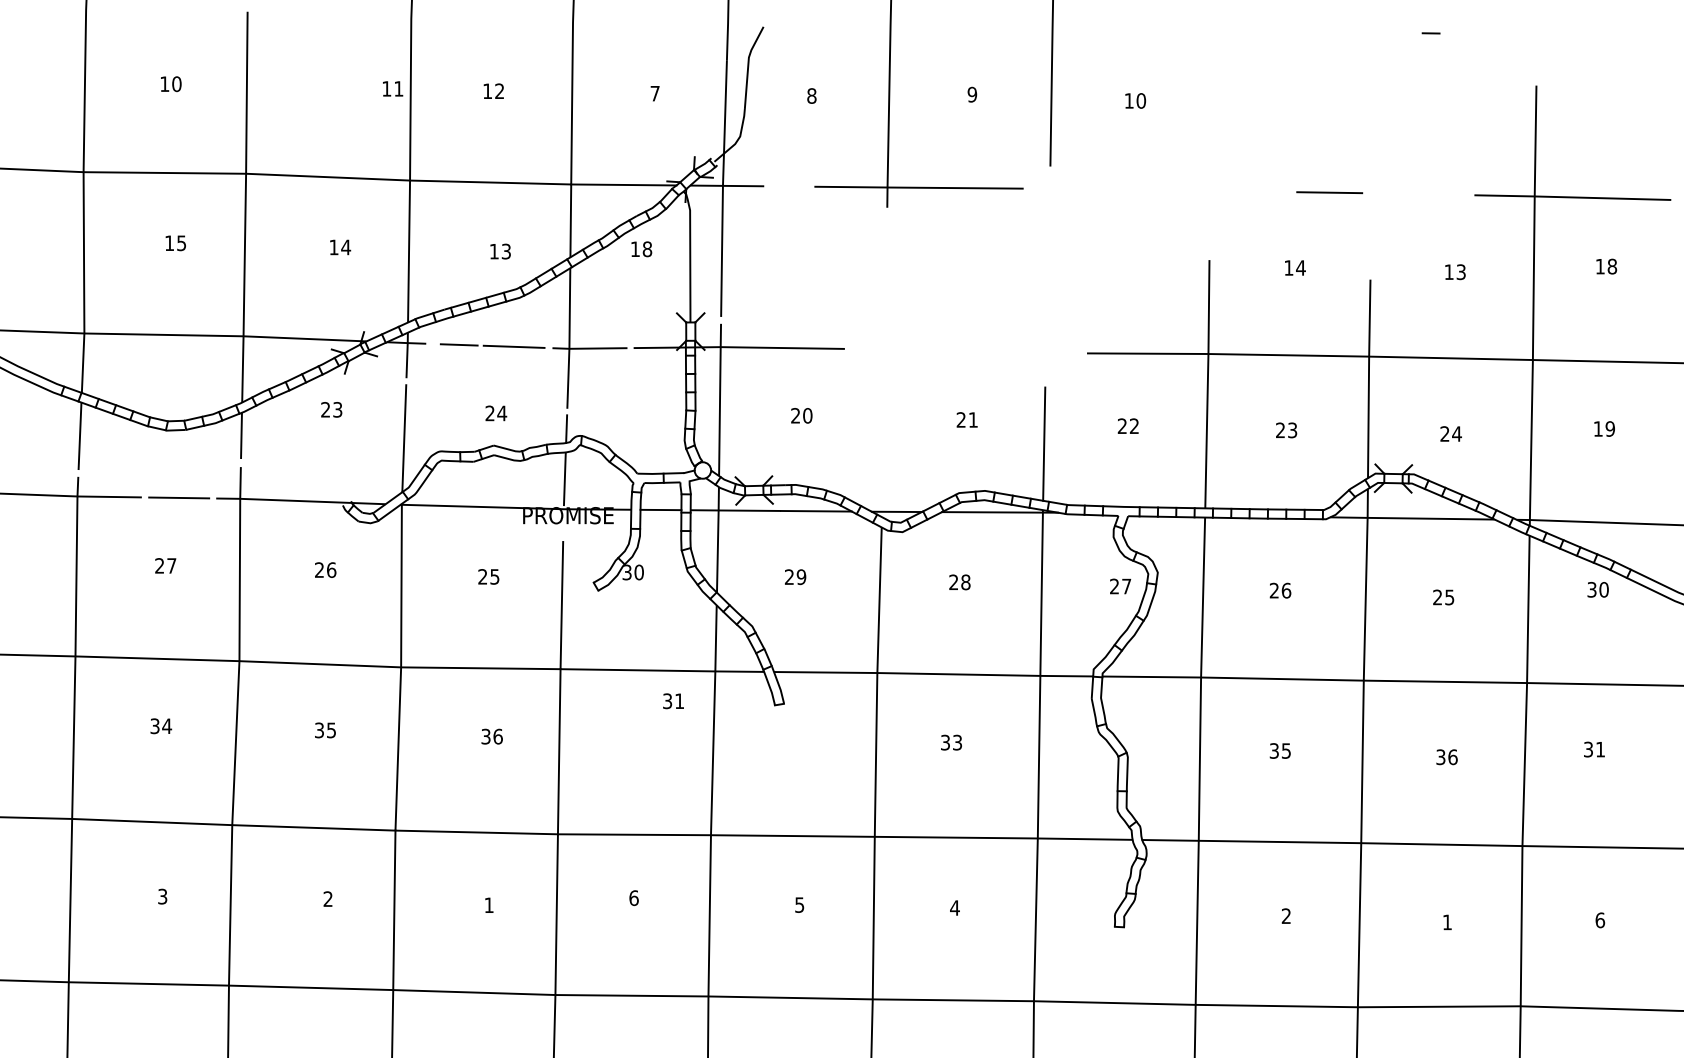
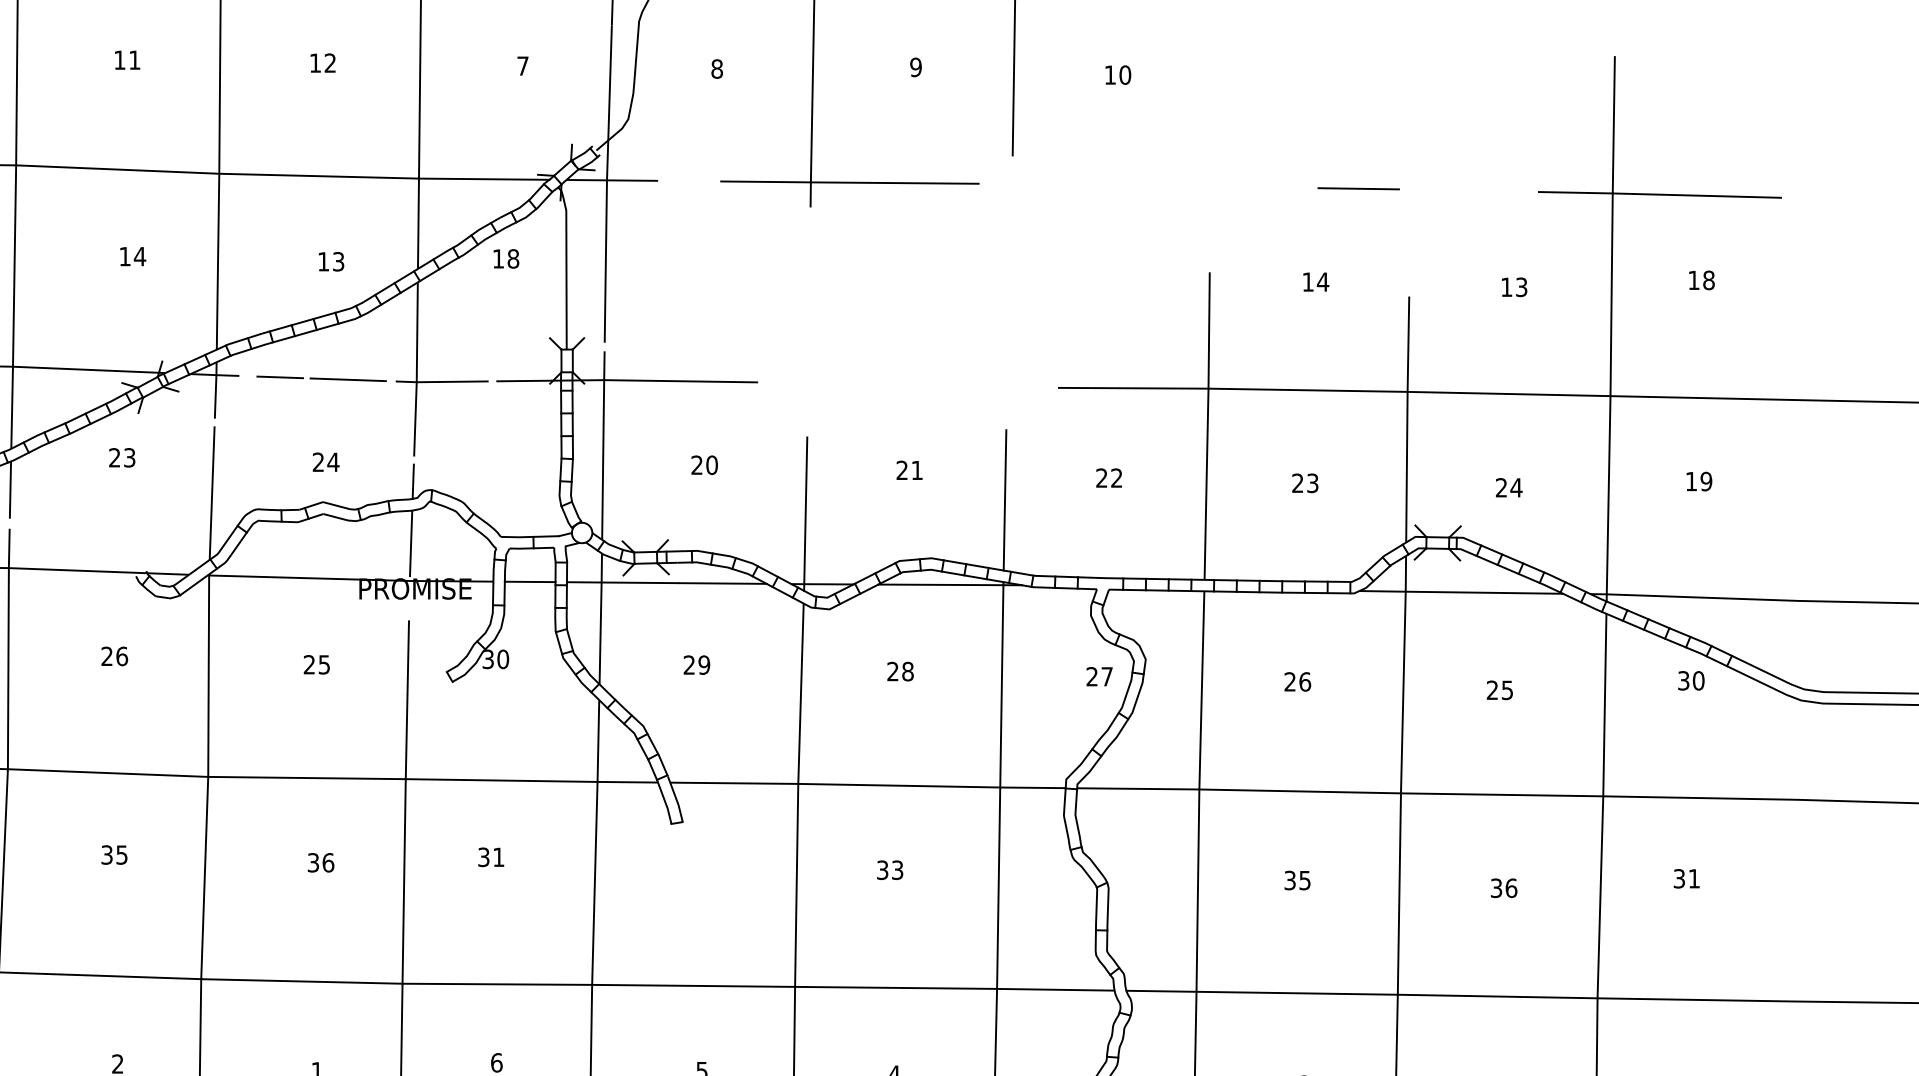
text: (393, 88) -> (128, 59), moved
line: (883, 455) -> (805, 514), added
text: (673, 701) -> (491, 857), moved

